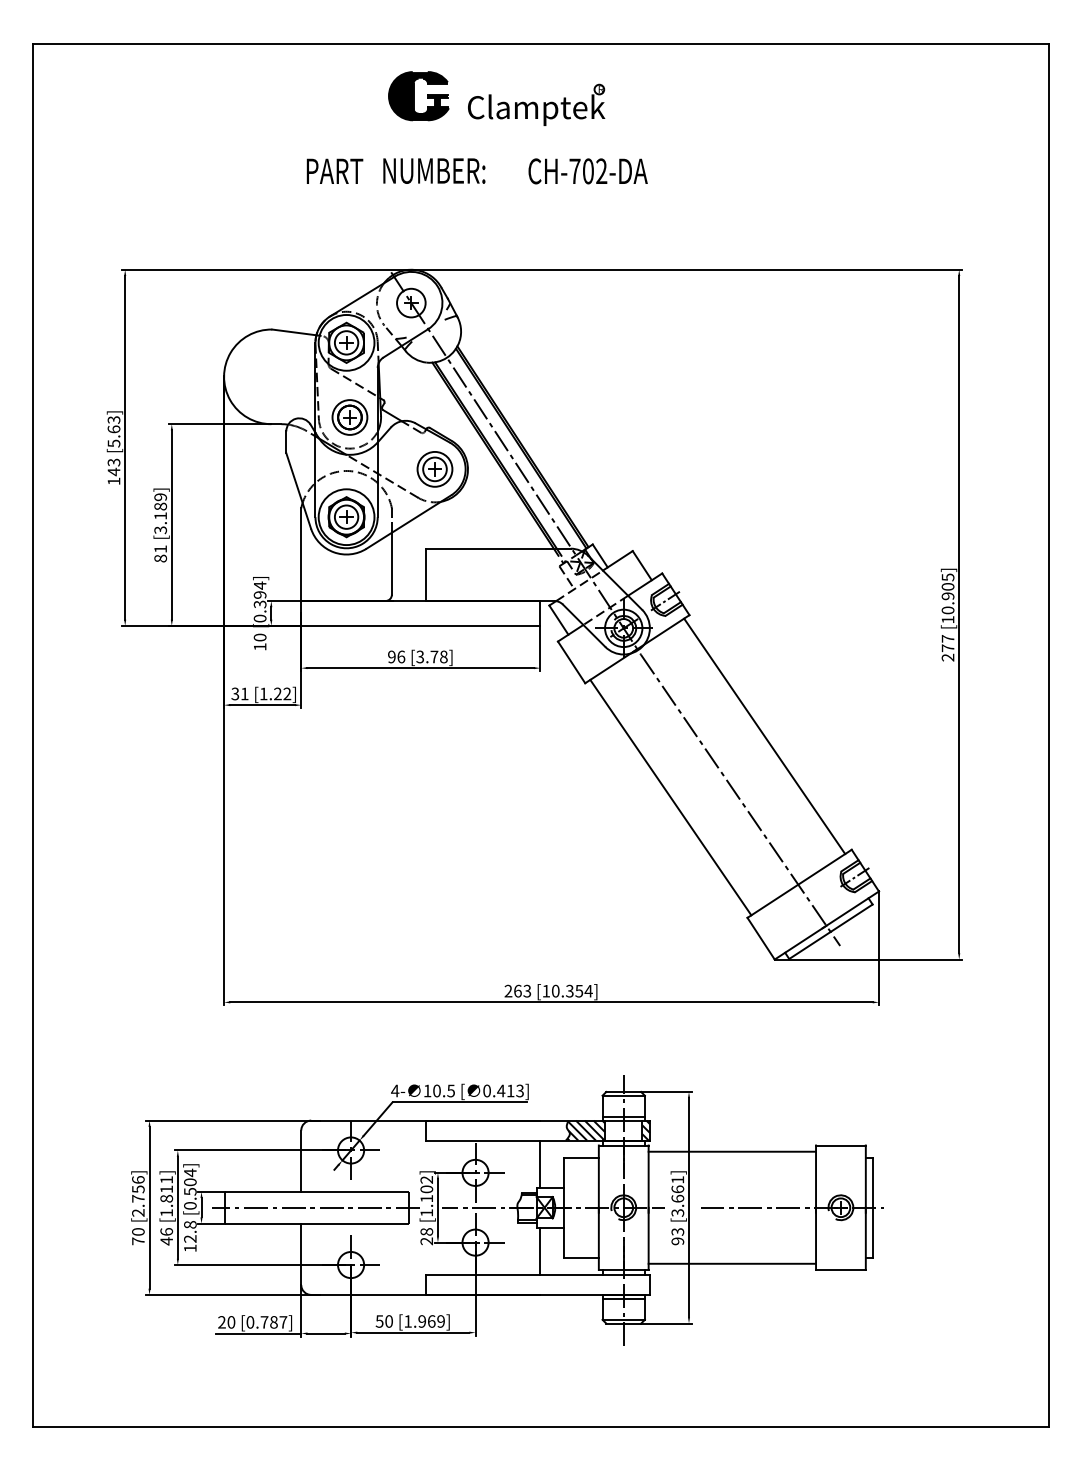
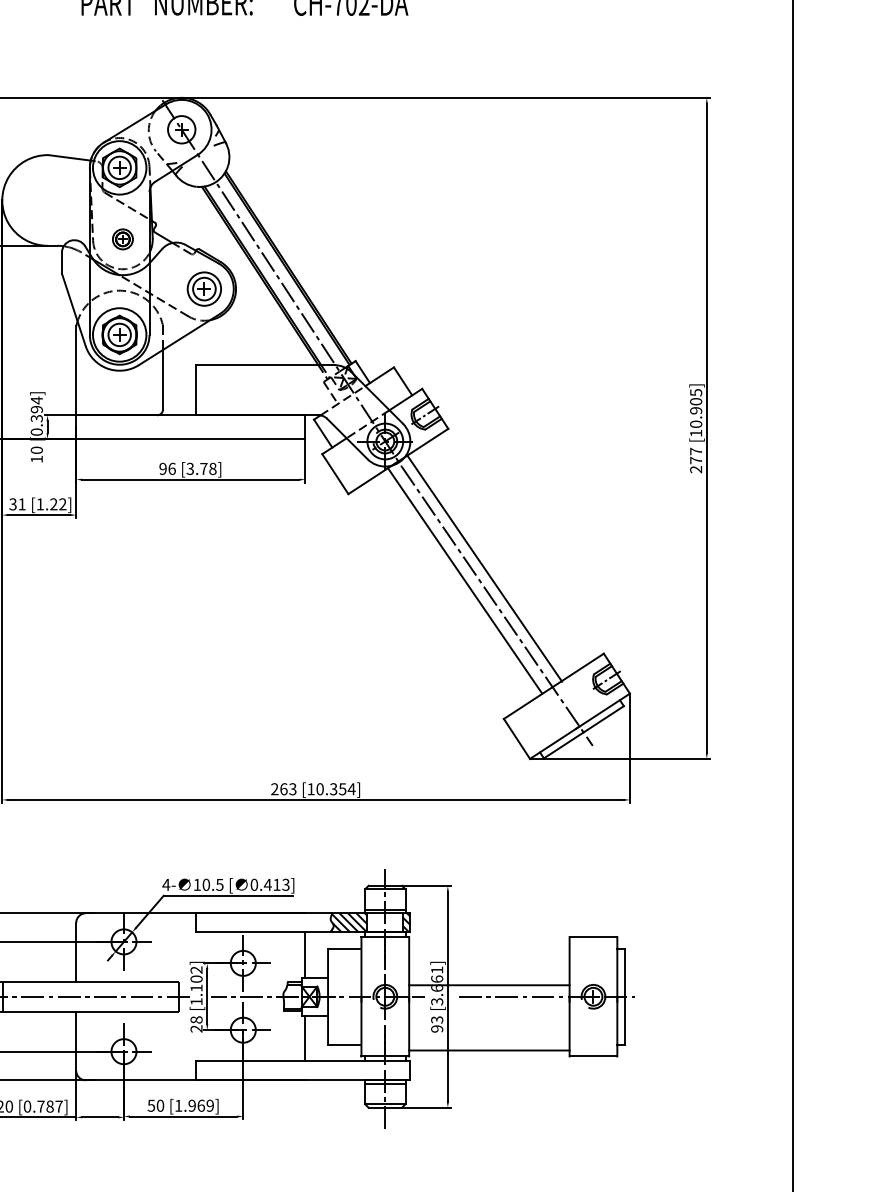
part: (349, 417) -> (122, 239), size x0.6
line: (764, 736) -> (484, 569), moved
line: (670, 797) -> (464, 580), moved
line: (732, 1151) -> (489, 985), moved

